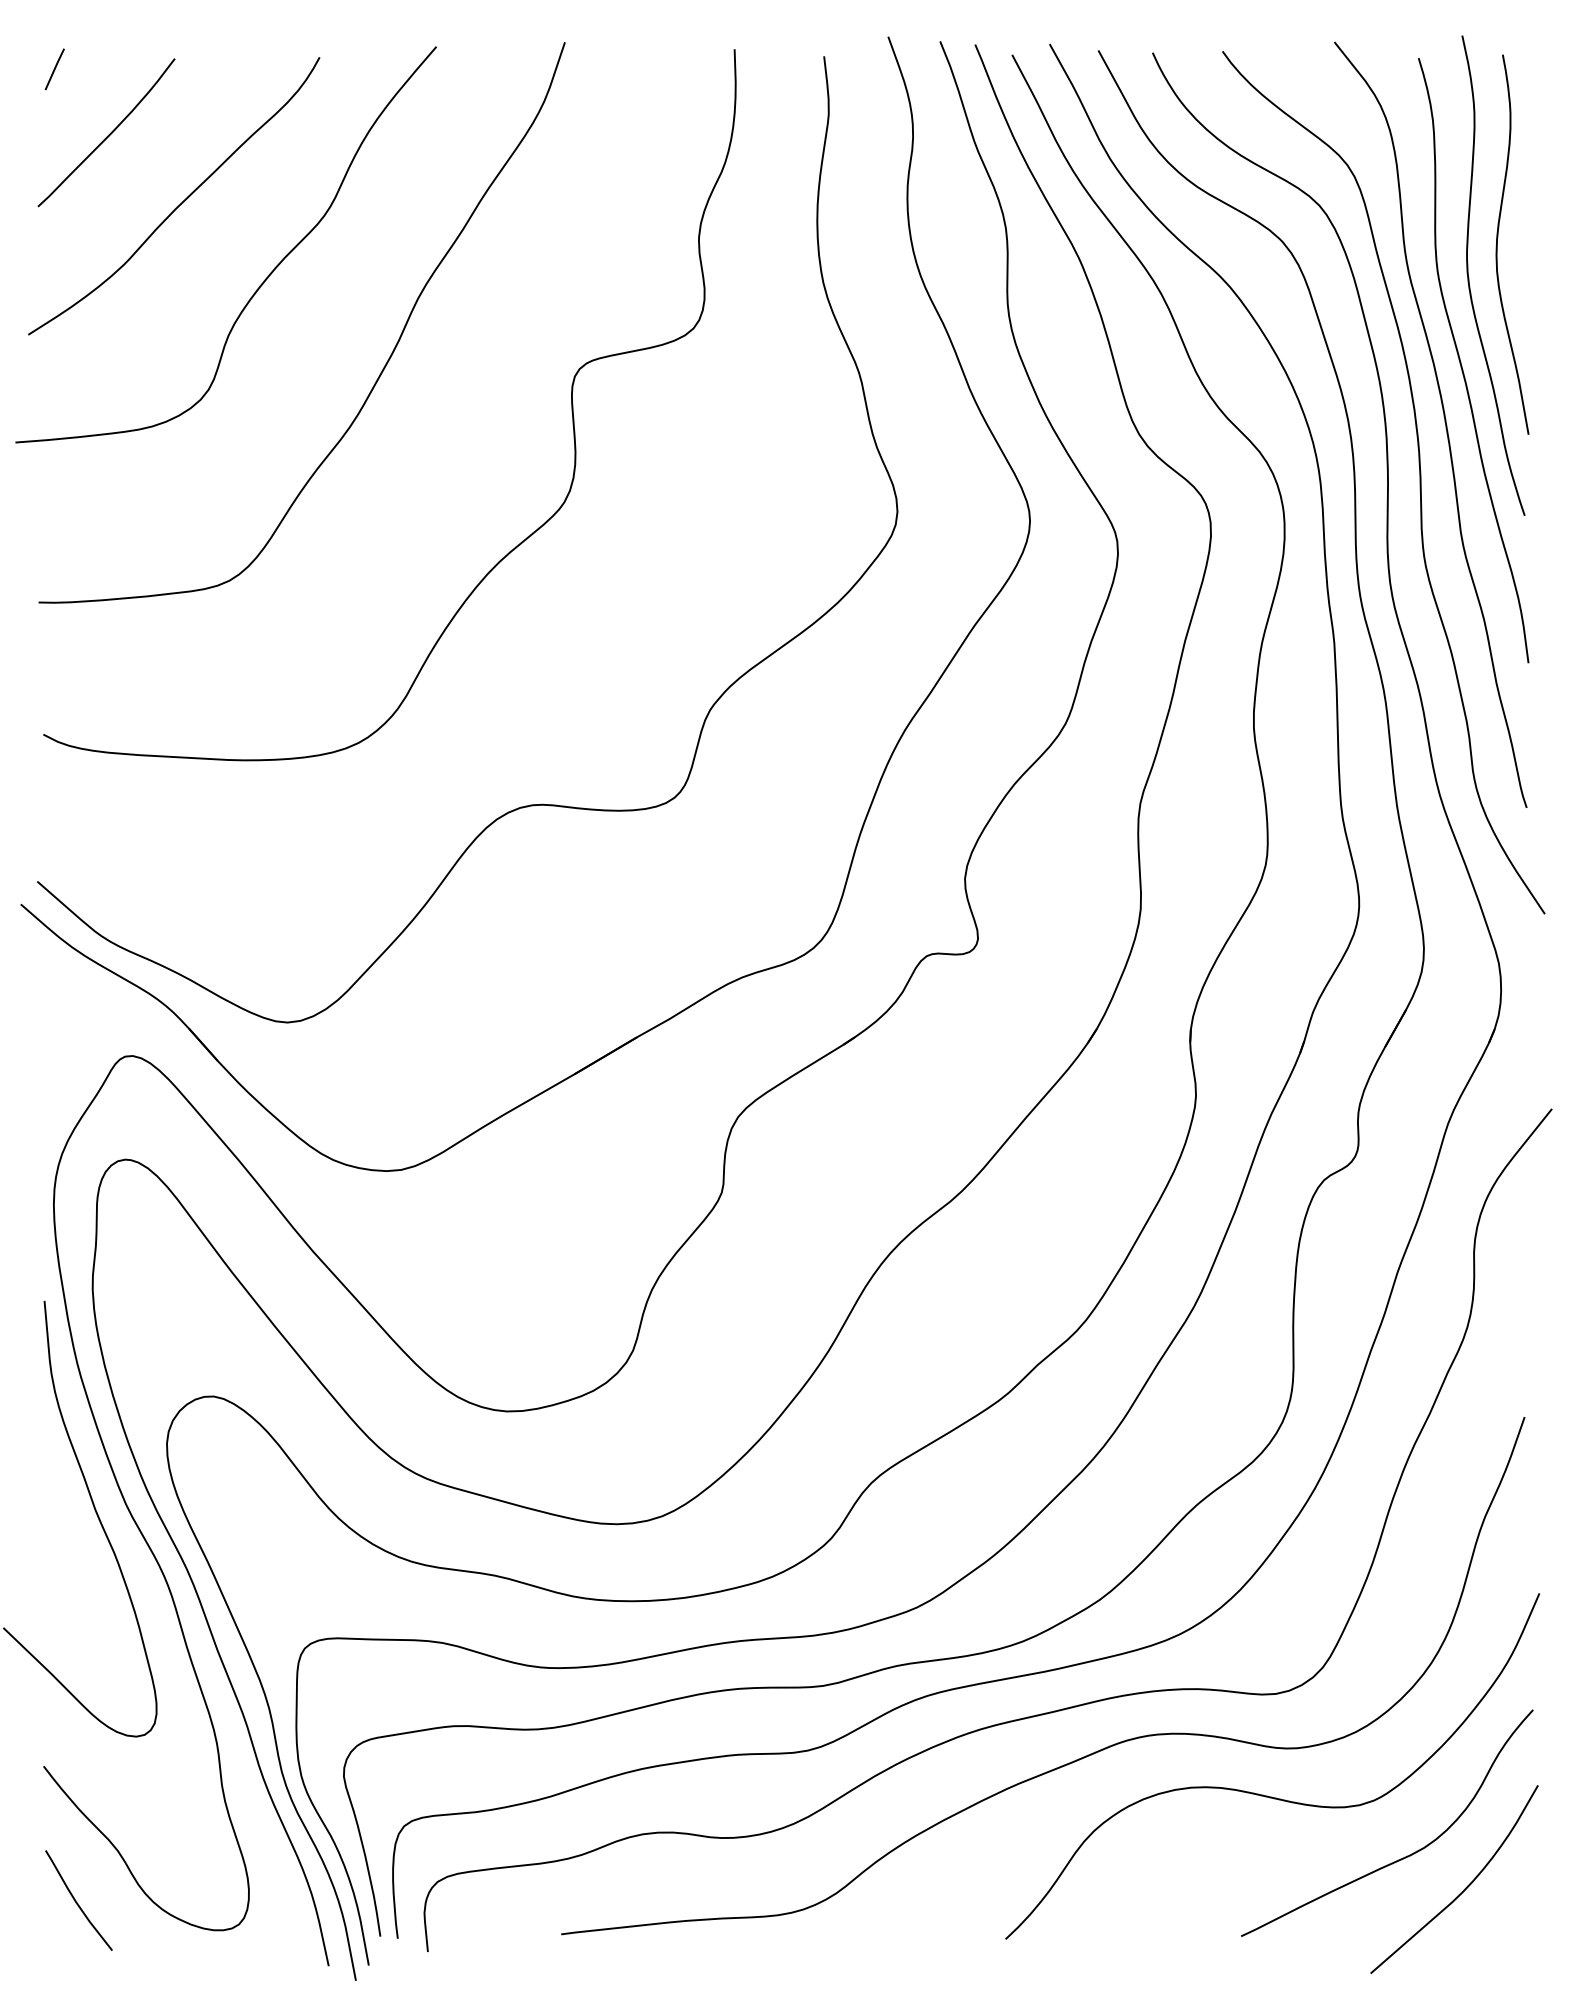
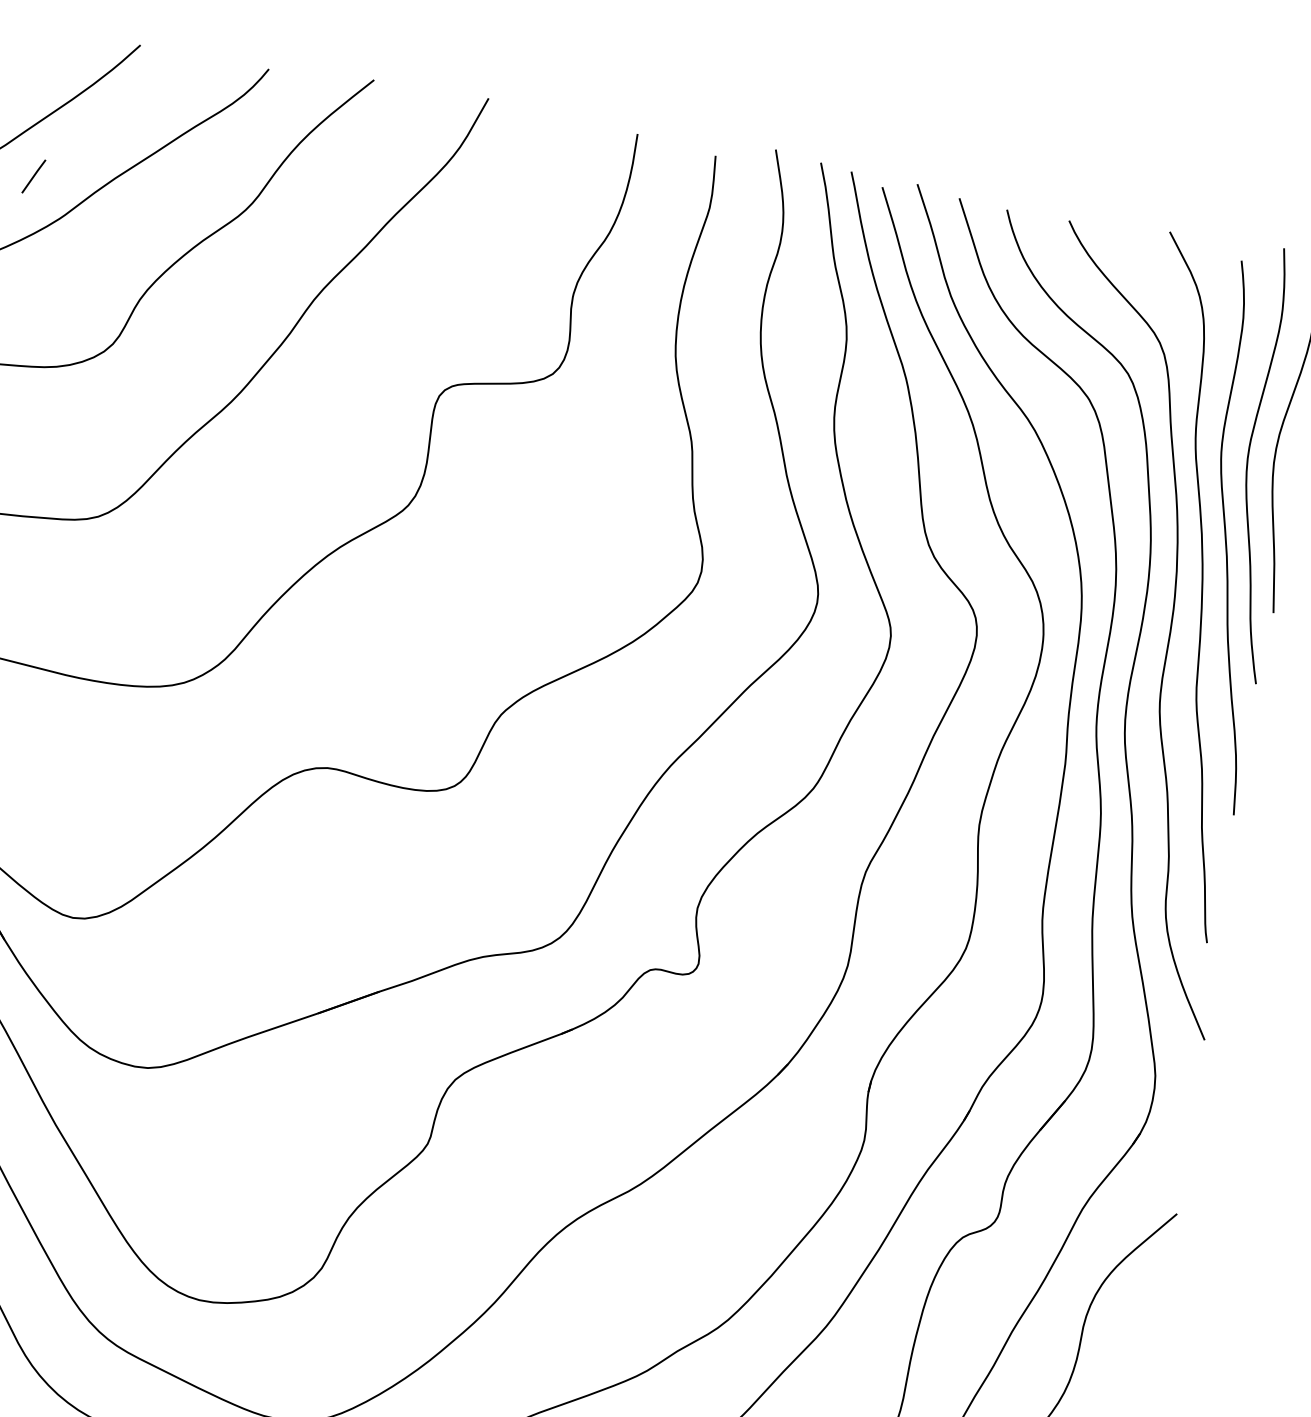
line: (54, 69) -> (33, 176), moved

